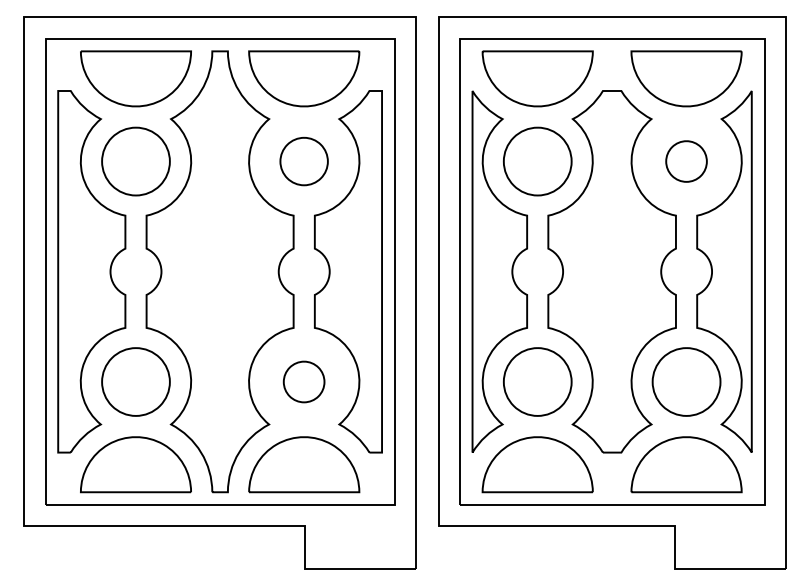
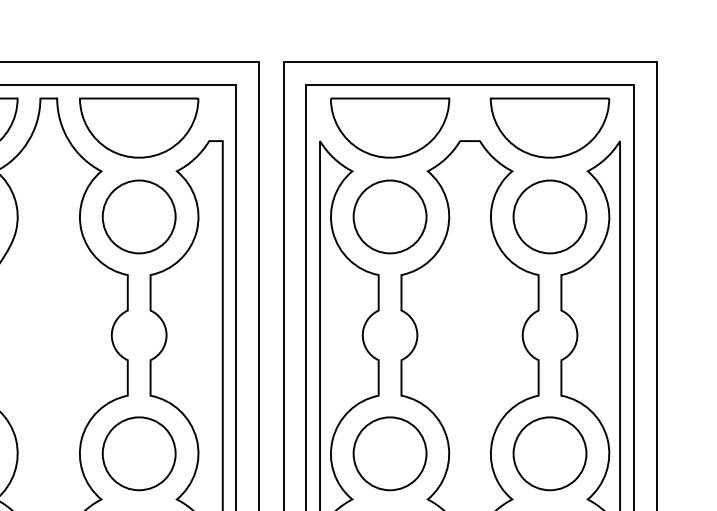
part: (303, 161) -> (138, 216), size x1.43
part: (686, 161) -> (549, 216), size x1.67
part: (303, 381) -> (138, 453), size x1.67

